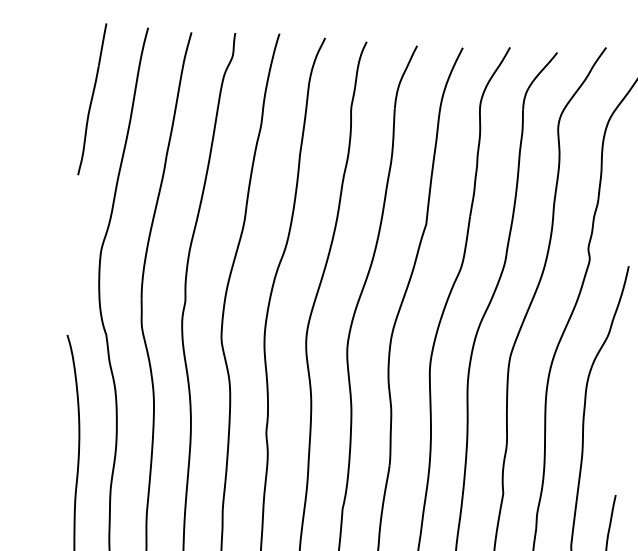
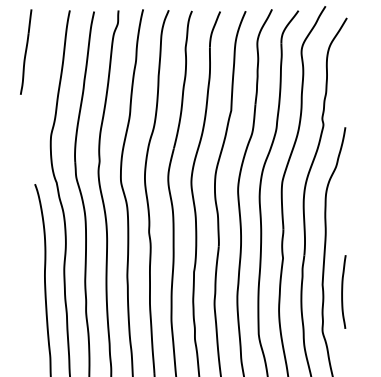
line: (93, 98) -> (26, 51), moved

